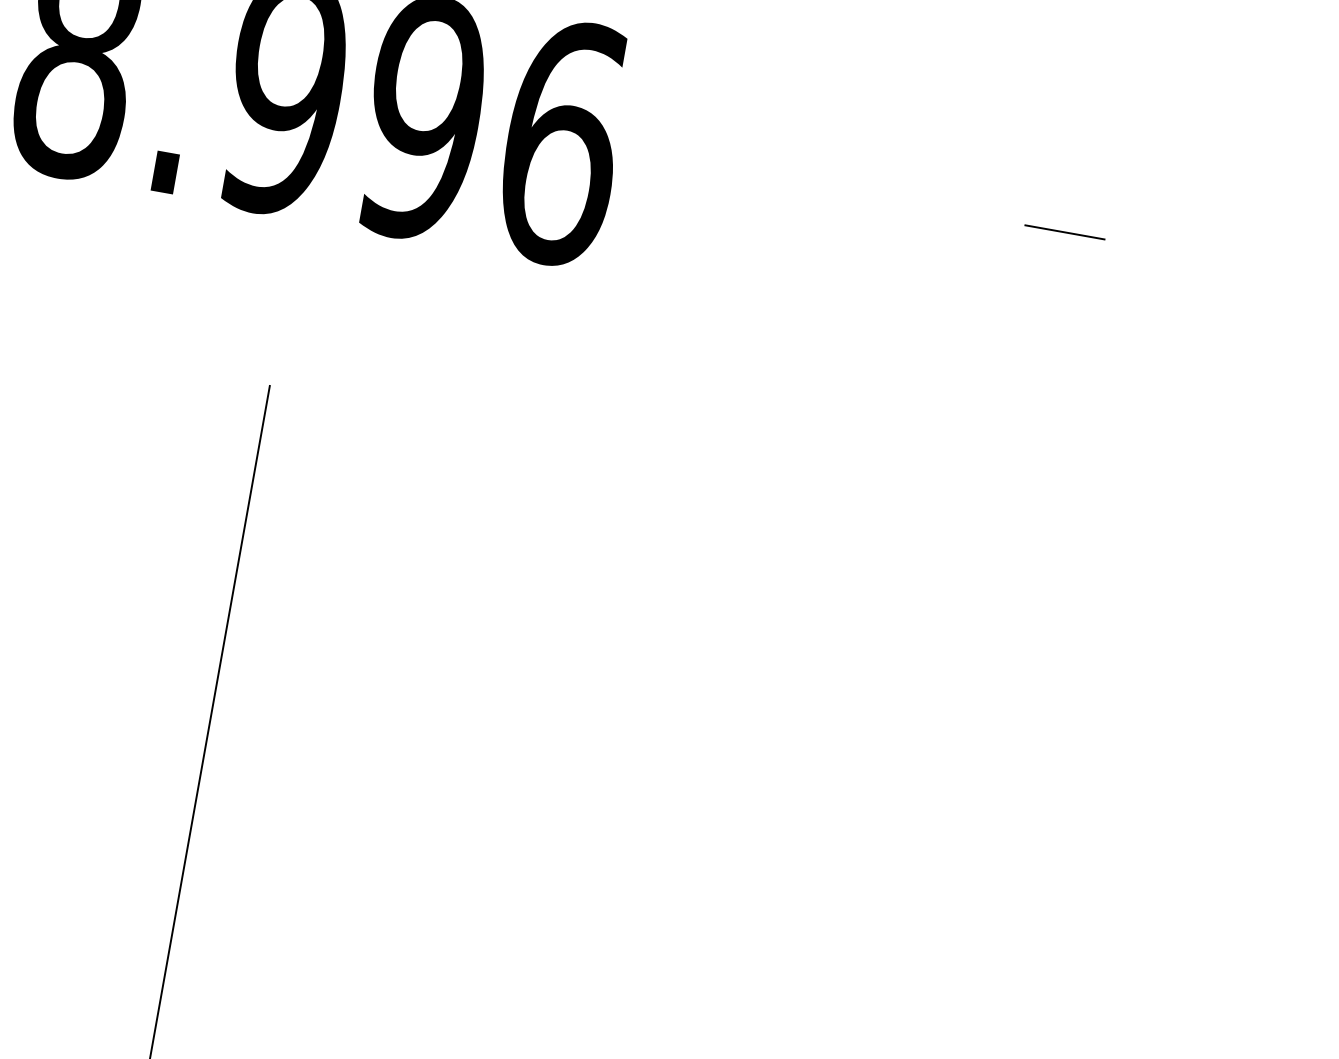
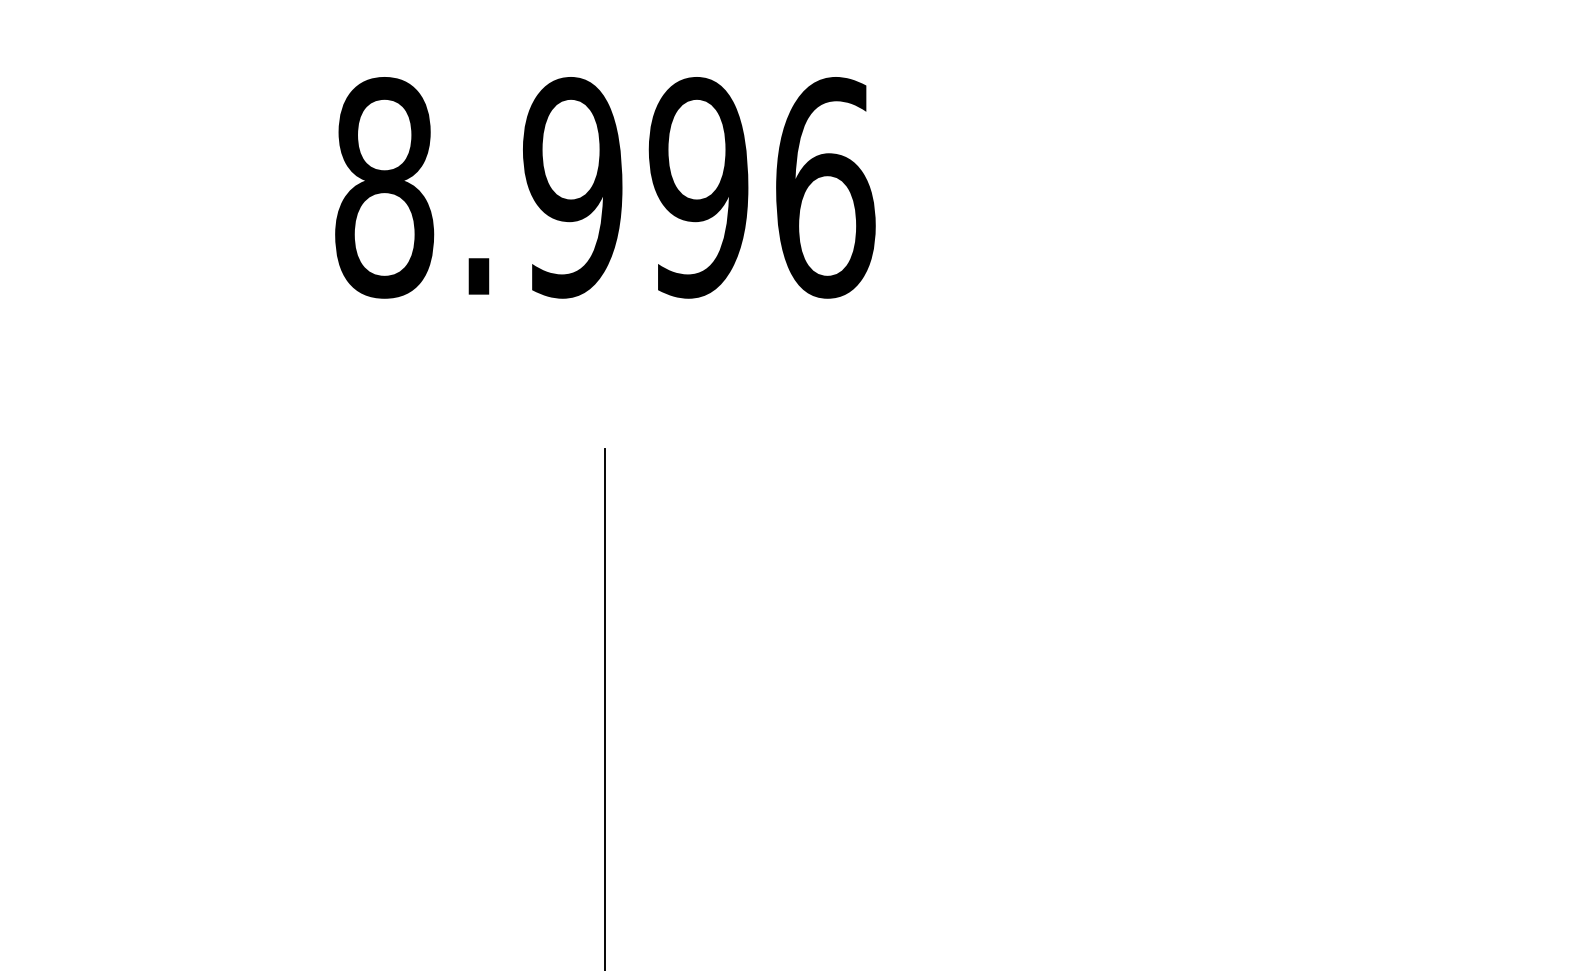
line: (1065, 232) -> (1283, 187), removed

